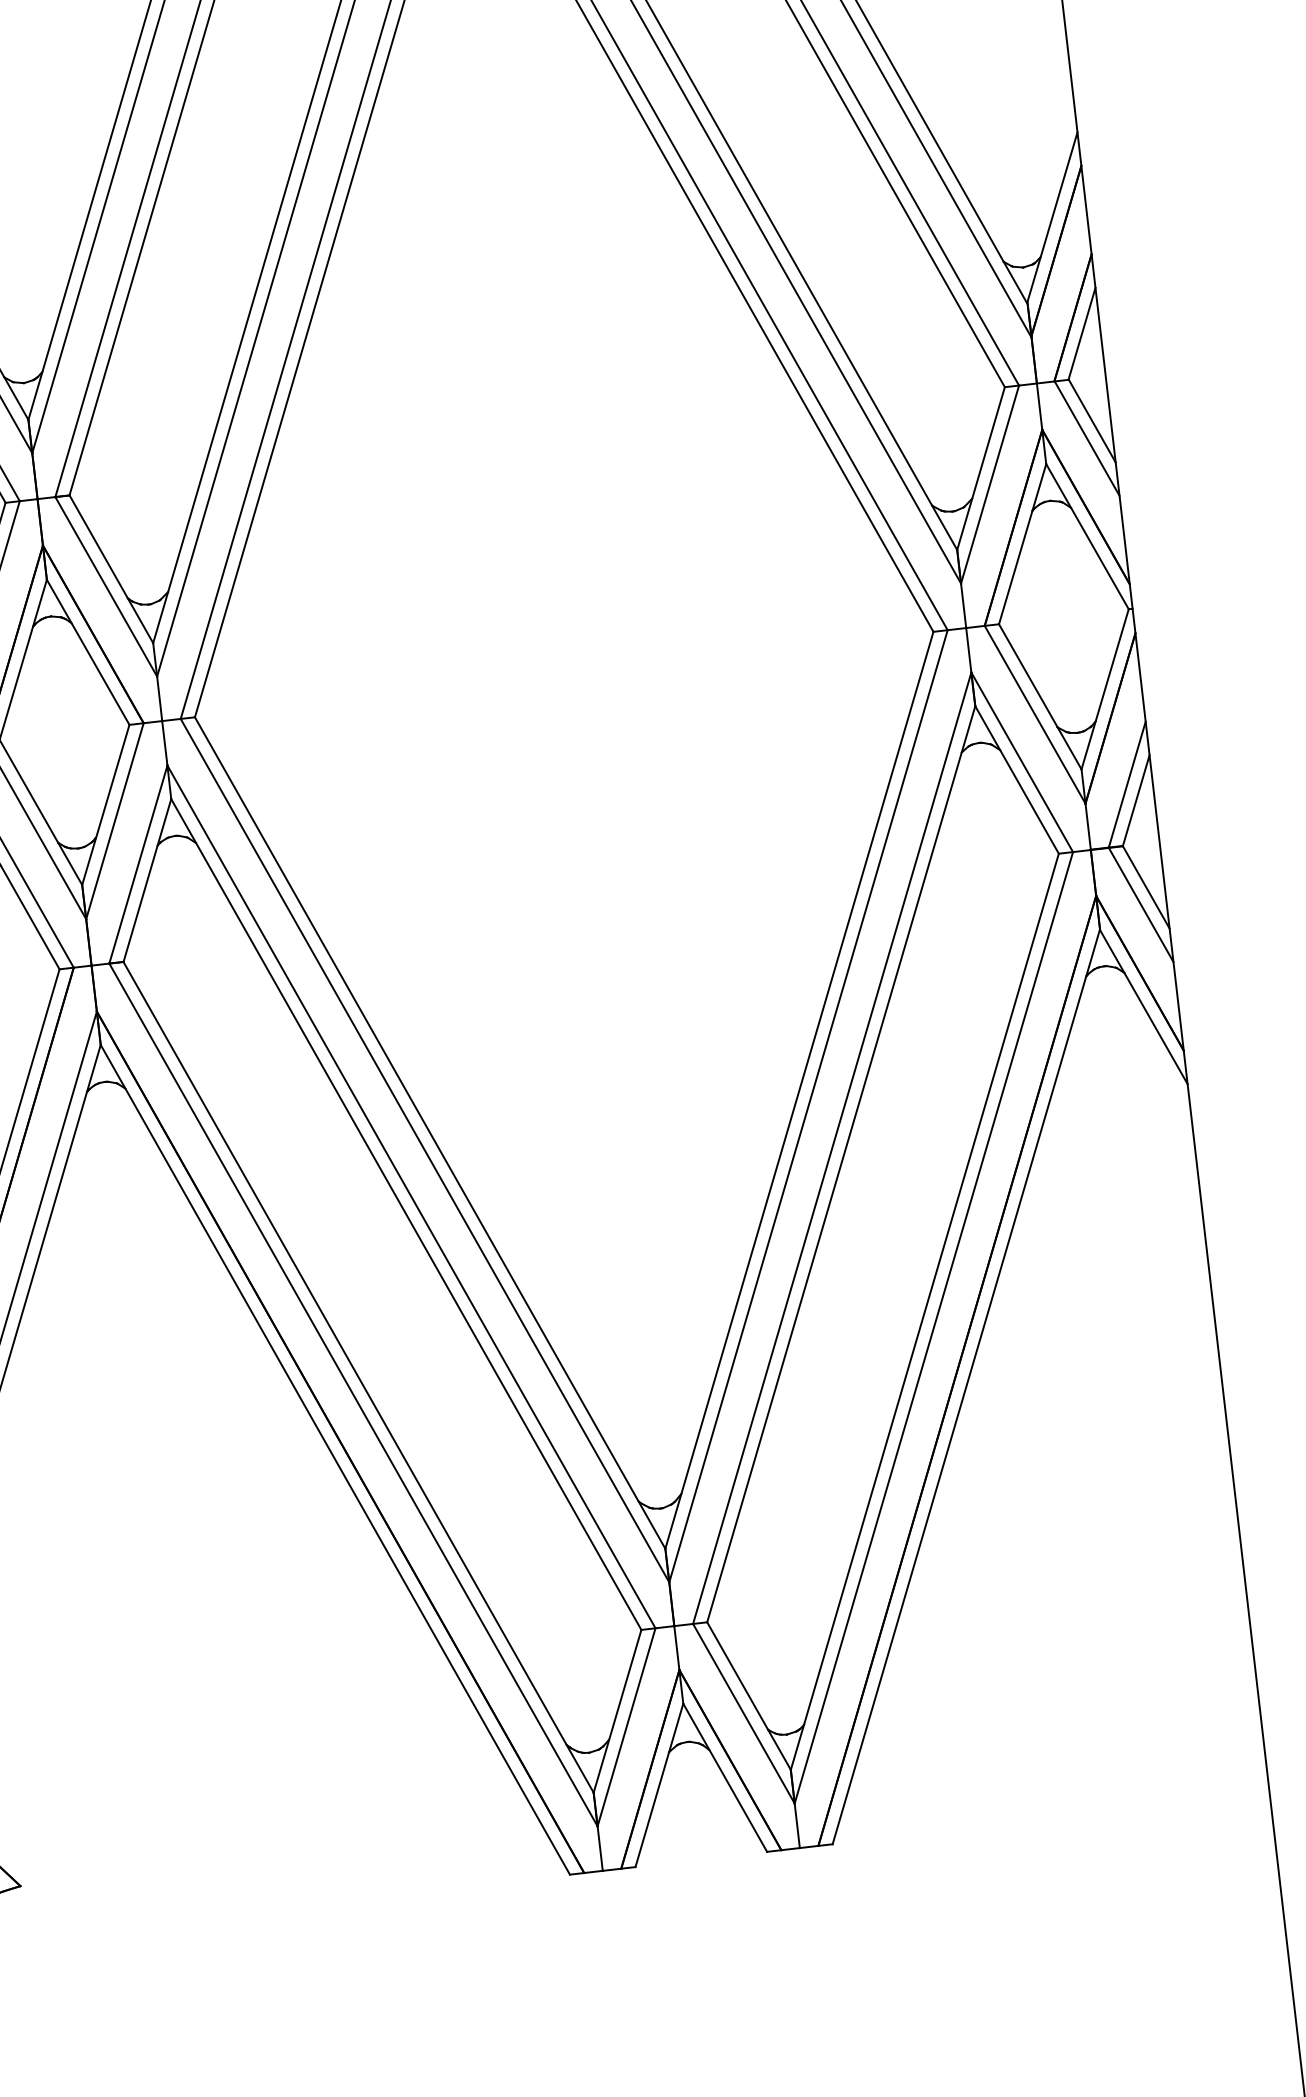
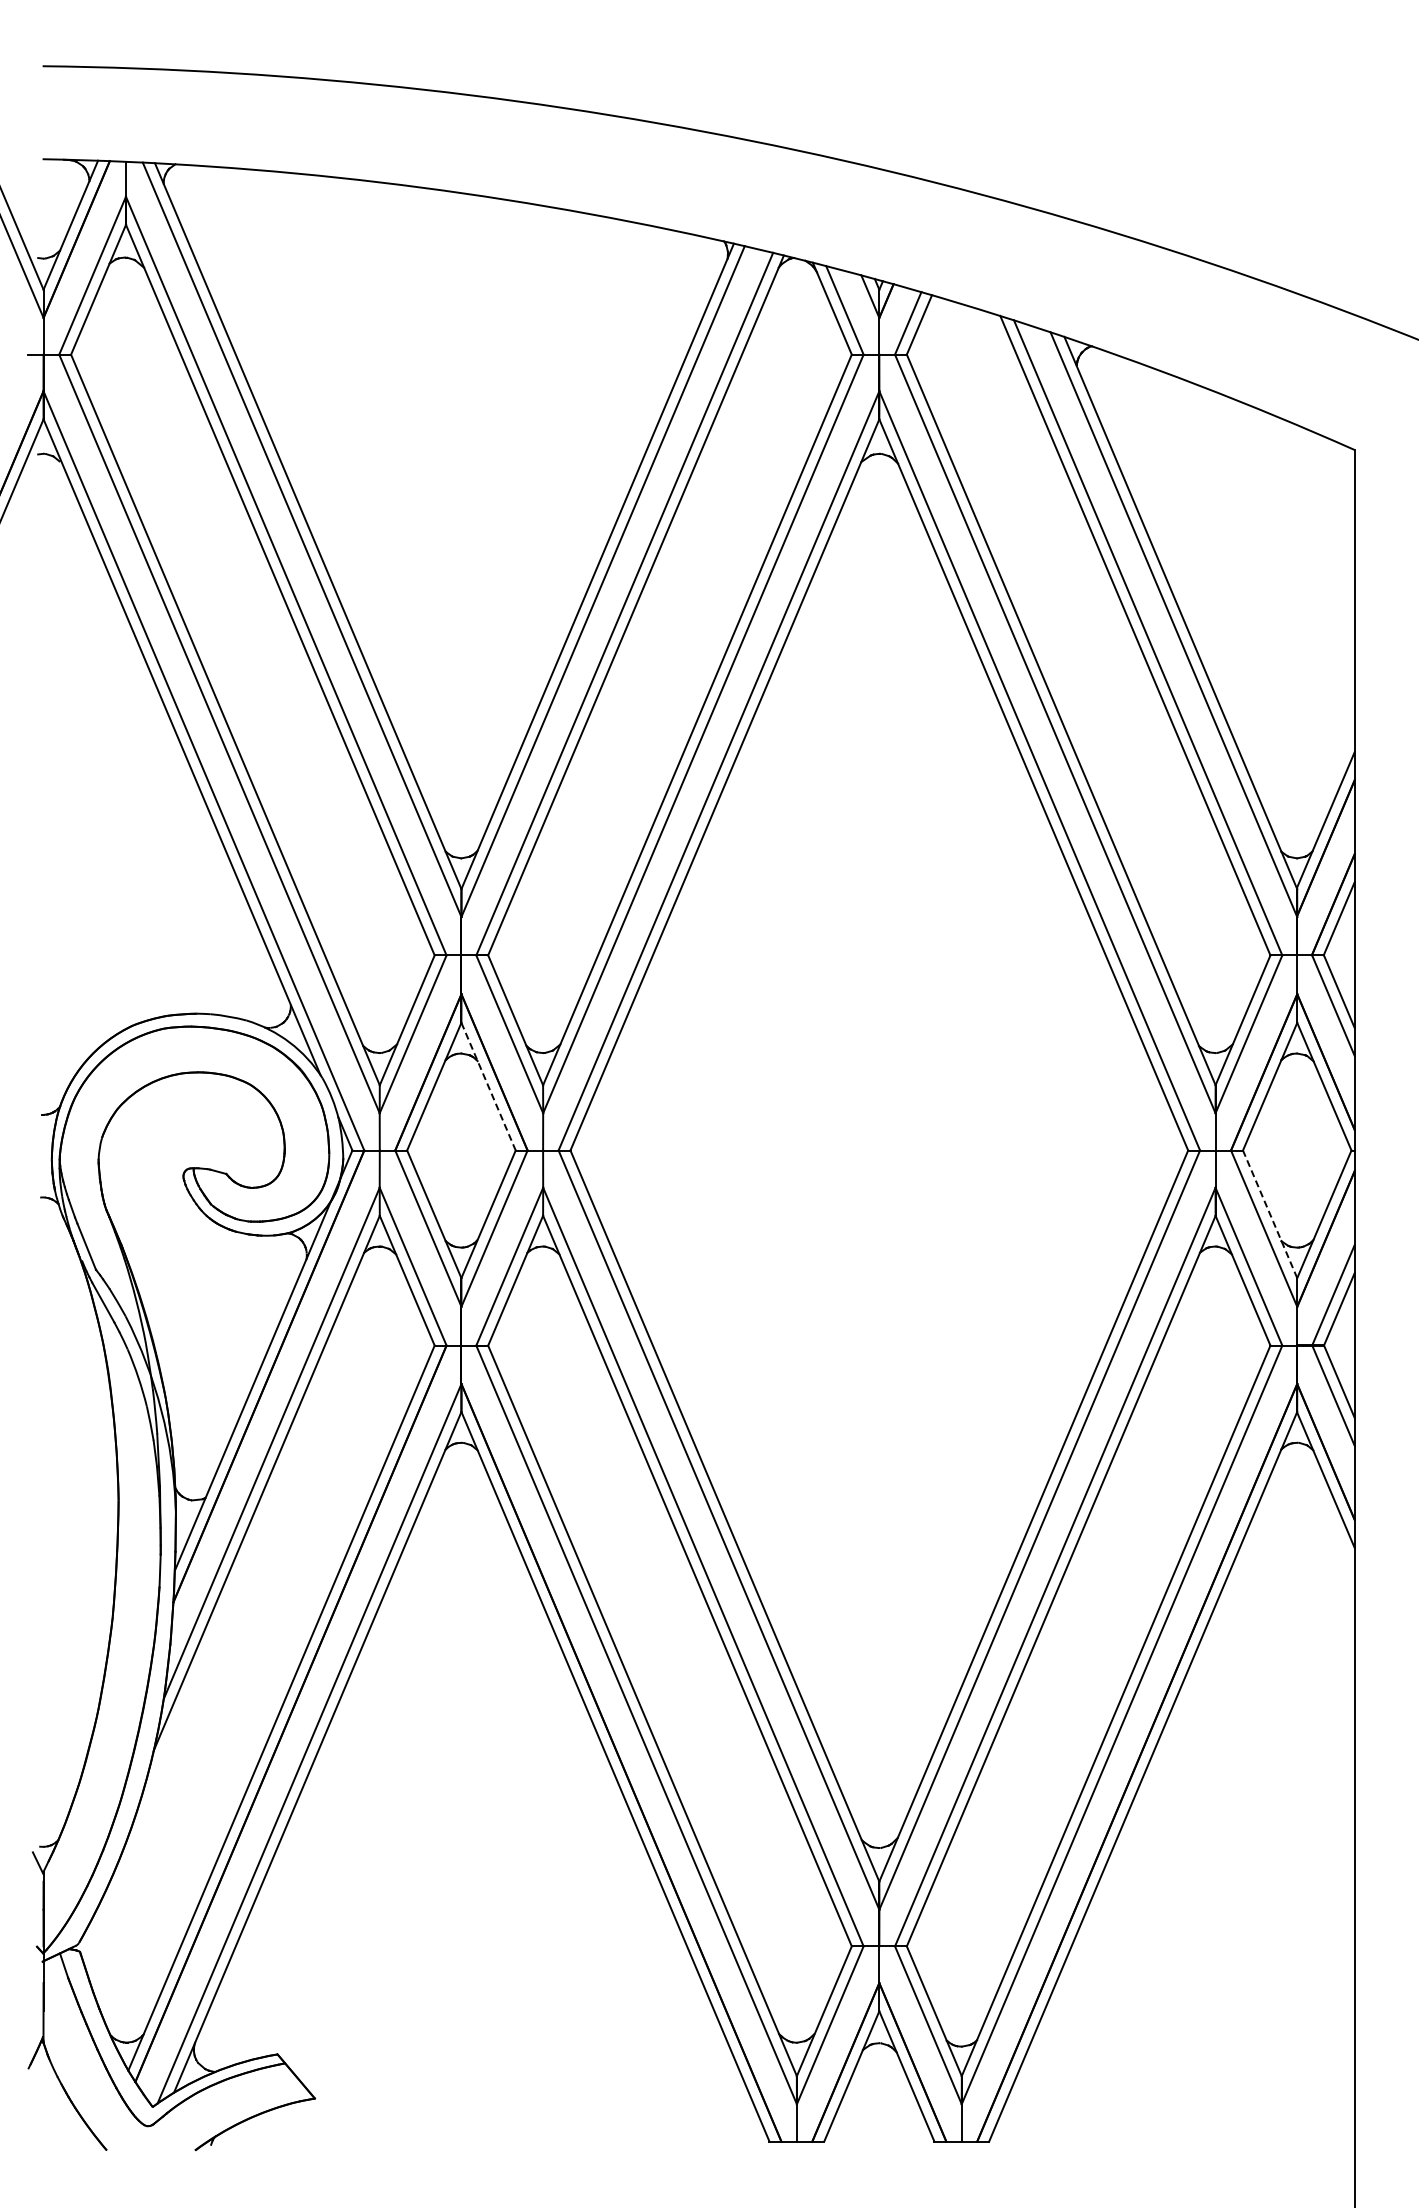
line: (88, 653) -> (488, 1087), solid -> dashed
line: (1039, 695) -> (1269, 1213), solid -> dashed

